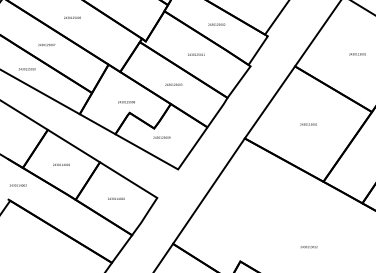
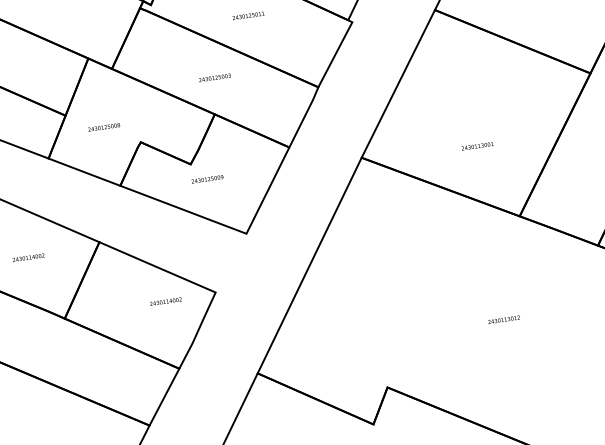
text: (126, 102) -> (104, 127), moved
text: (308, 124) -> (477, 146), moved
text: (116, 198) -> (166, 300), moved
text: (308, 247) -> (503, 320), moved

